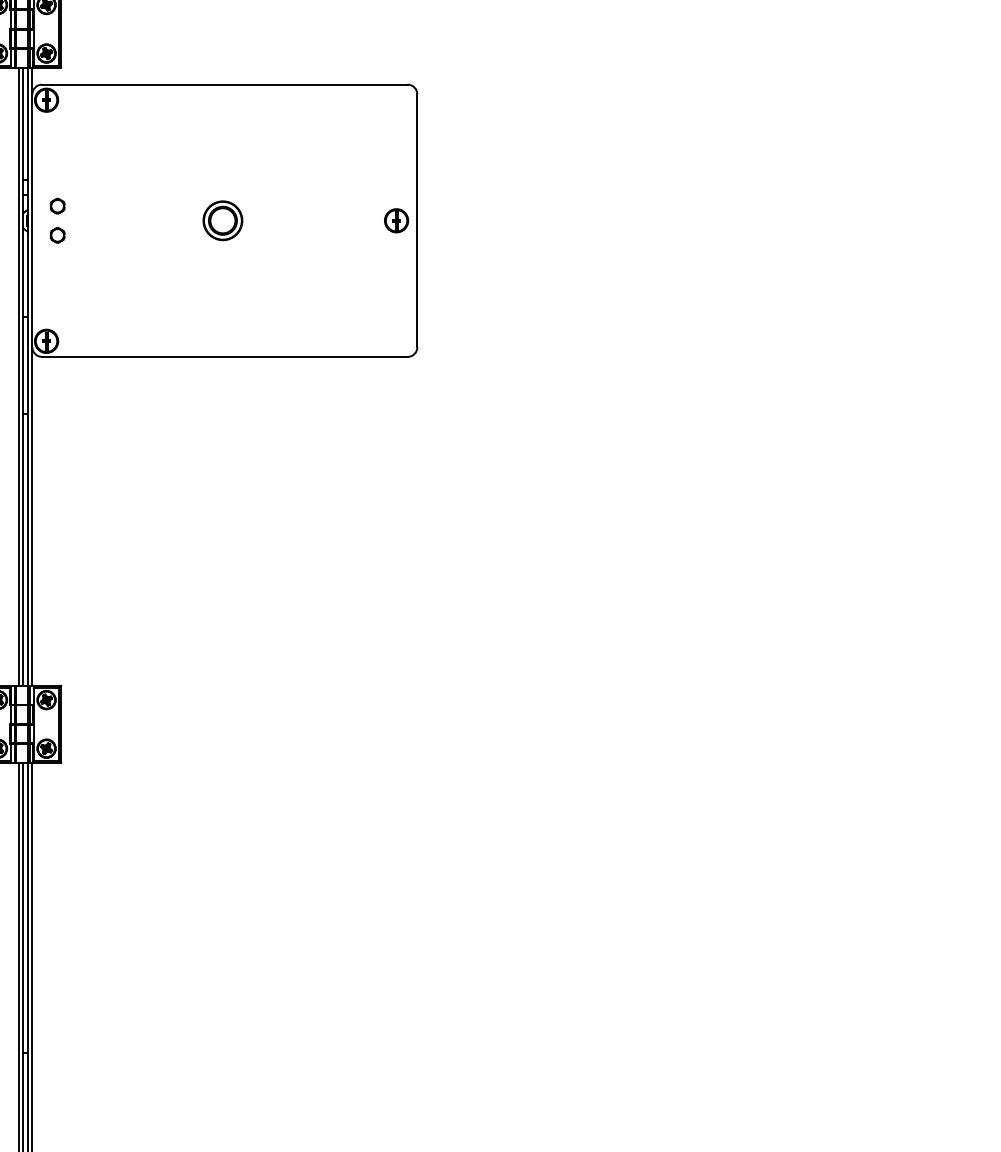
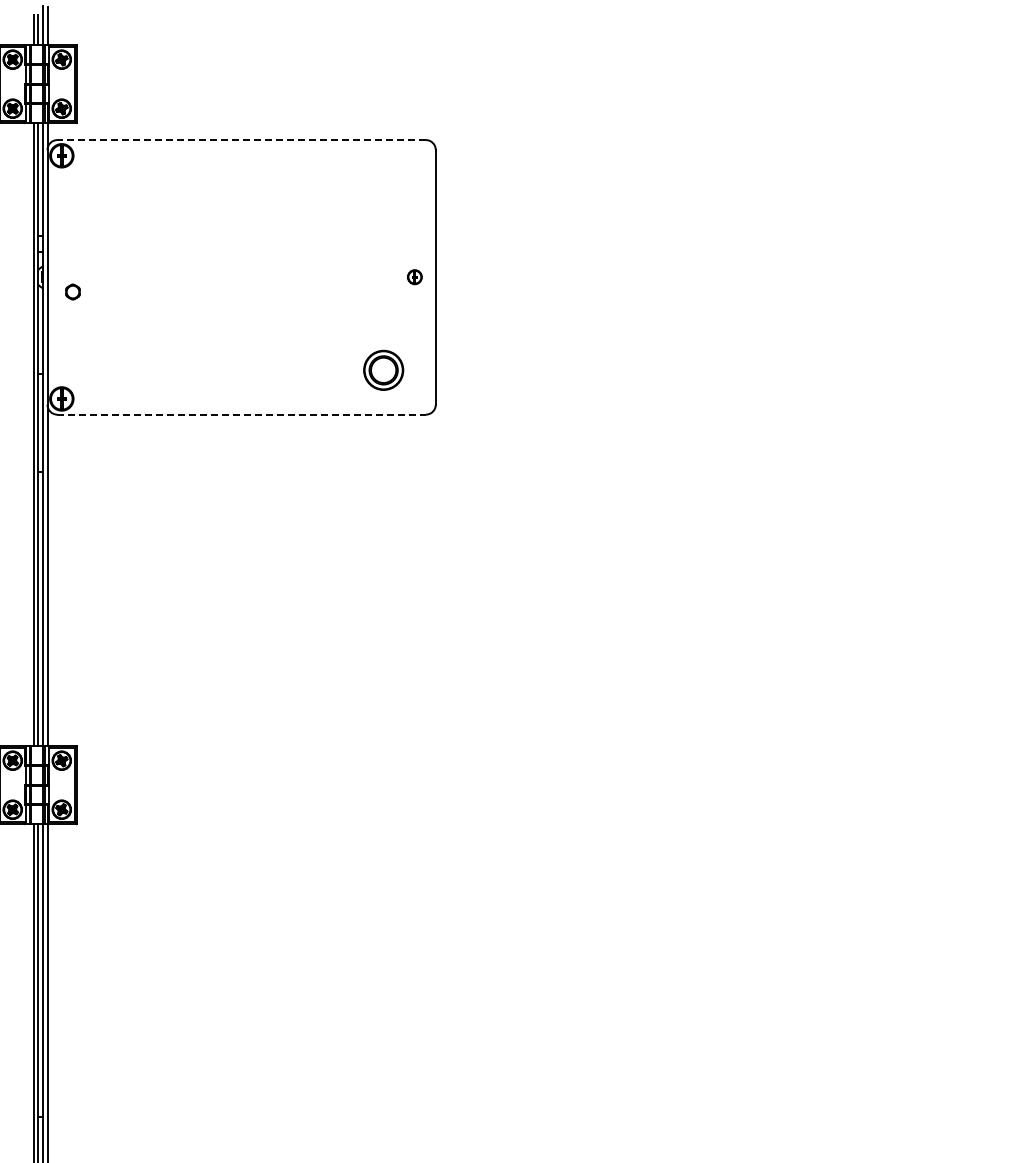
line: (224, 85) -> (241, 140), solid -> dashed
part: (57, 206) -> (72, 262), removed
part: (222, 219) -> (383, 369), moved
part: (396, 219) -> (414, 276), size x0.6
line: (225, 356) -> (242, 414), solid -> dashed

